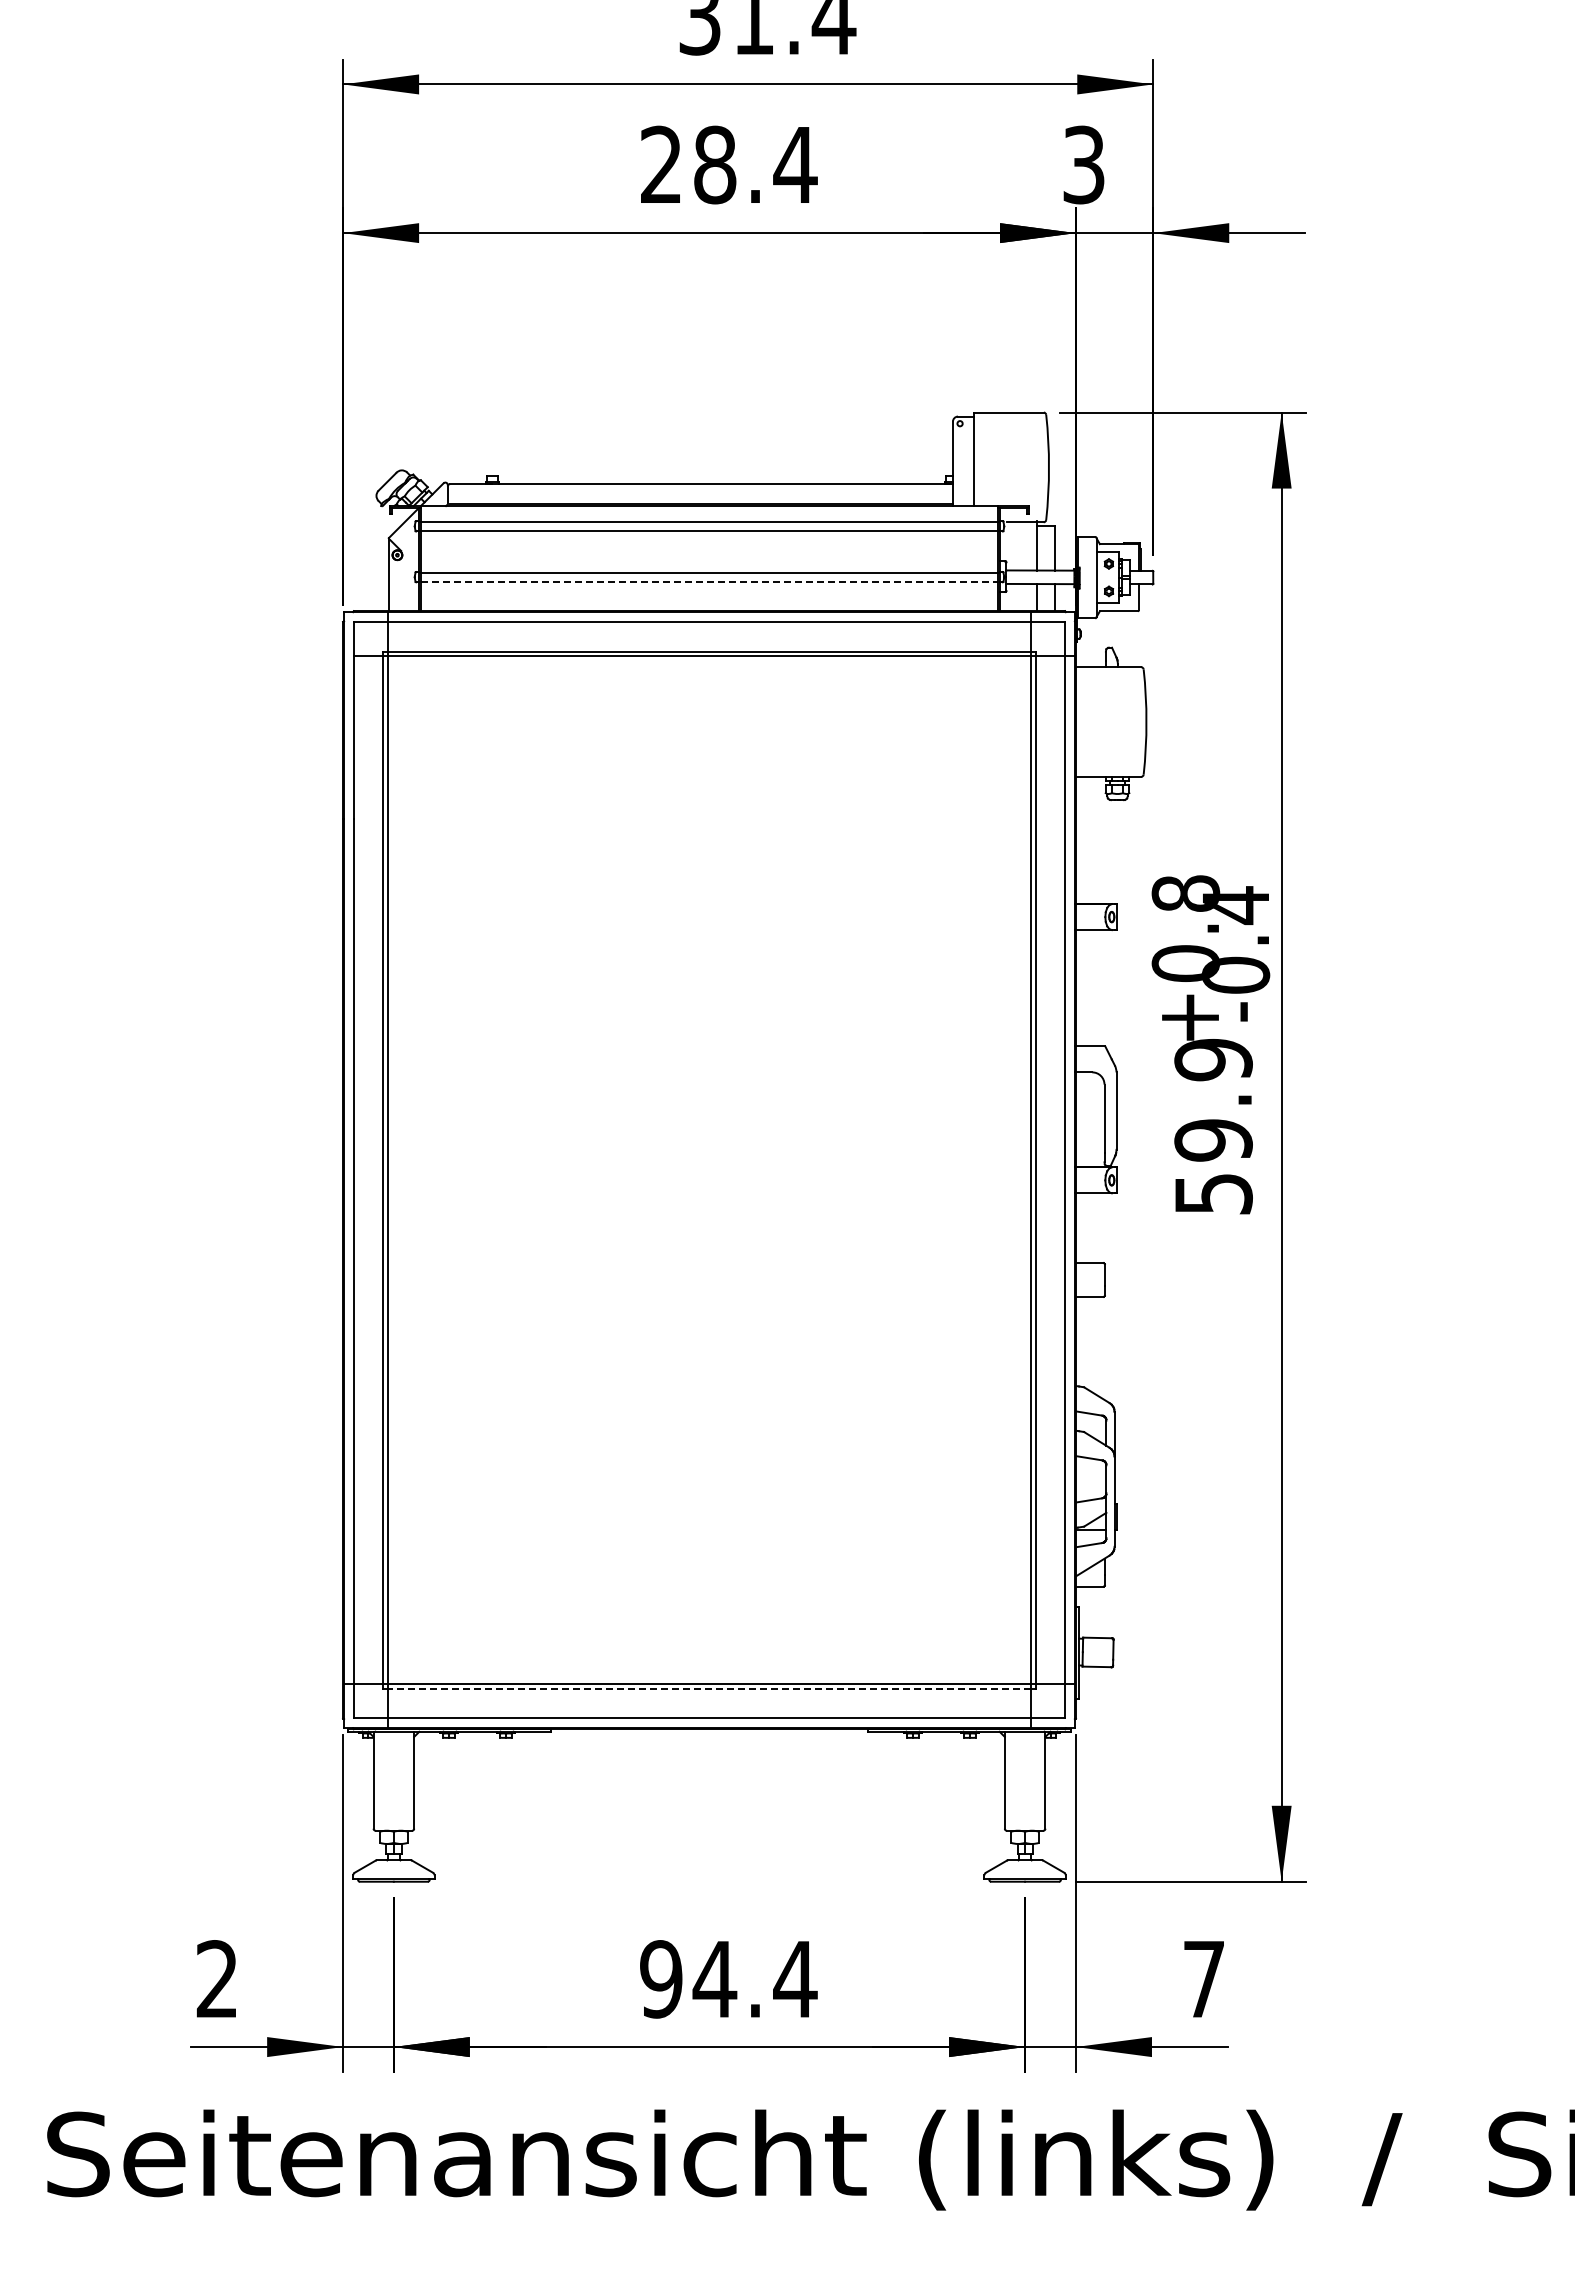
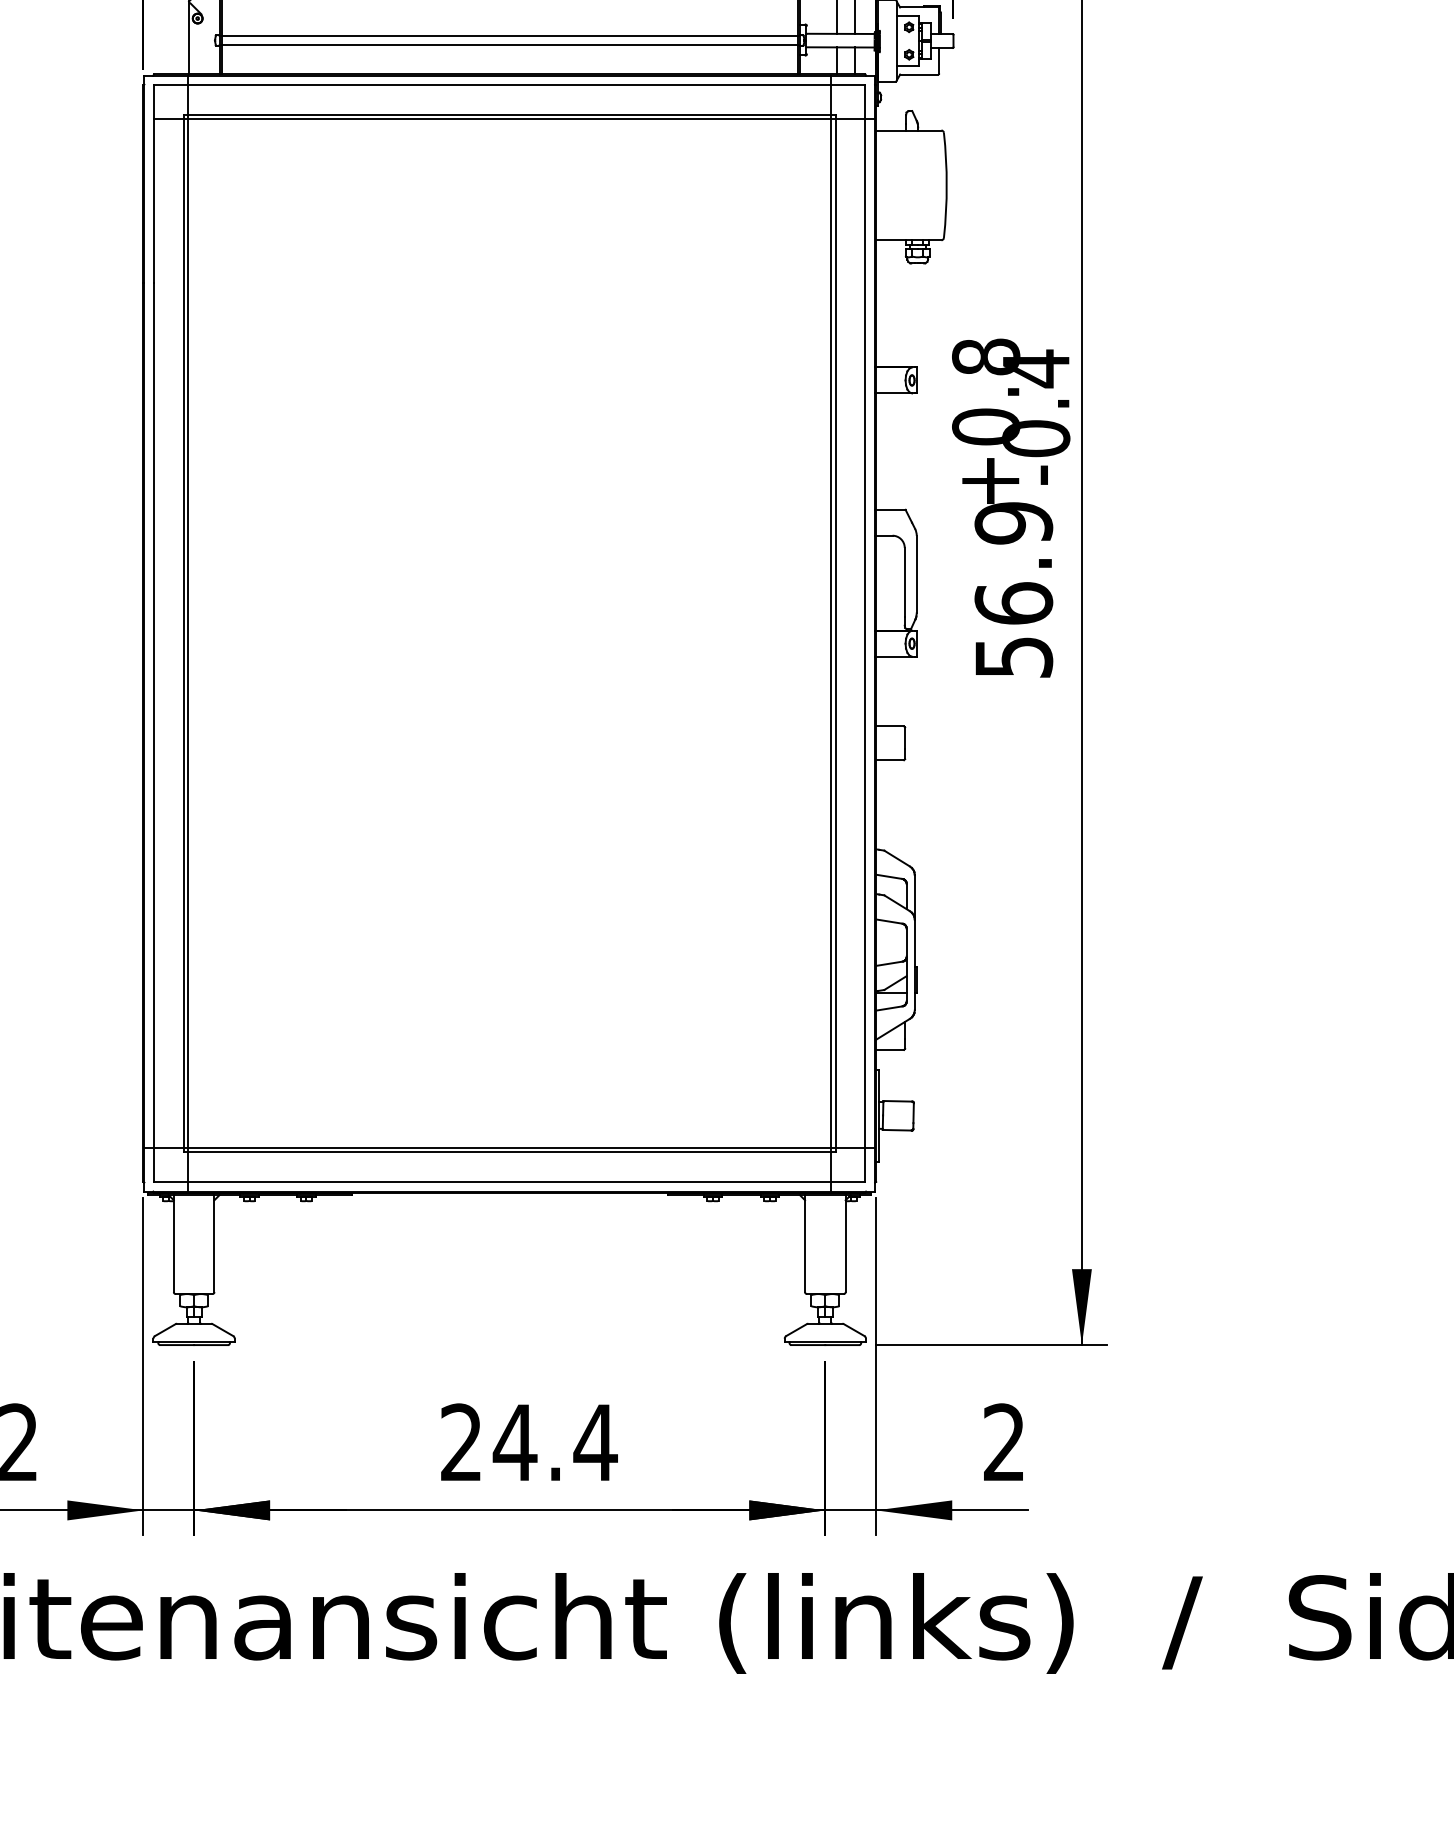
line: (710, 581) -> (510, 44), dashed -> solid
text: (1213, 1139) -> (1013, 602), 59.9 -> 56.9
line: (709, 1688) -> (509, 1151), dashed -> solid
text: (1203, 1978) -> (1003, 1441), 7 -> 2
text: (661, 1979) -> (461, 1442), 94.4 -> 24.4

